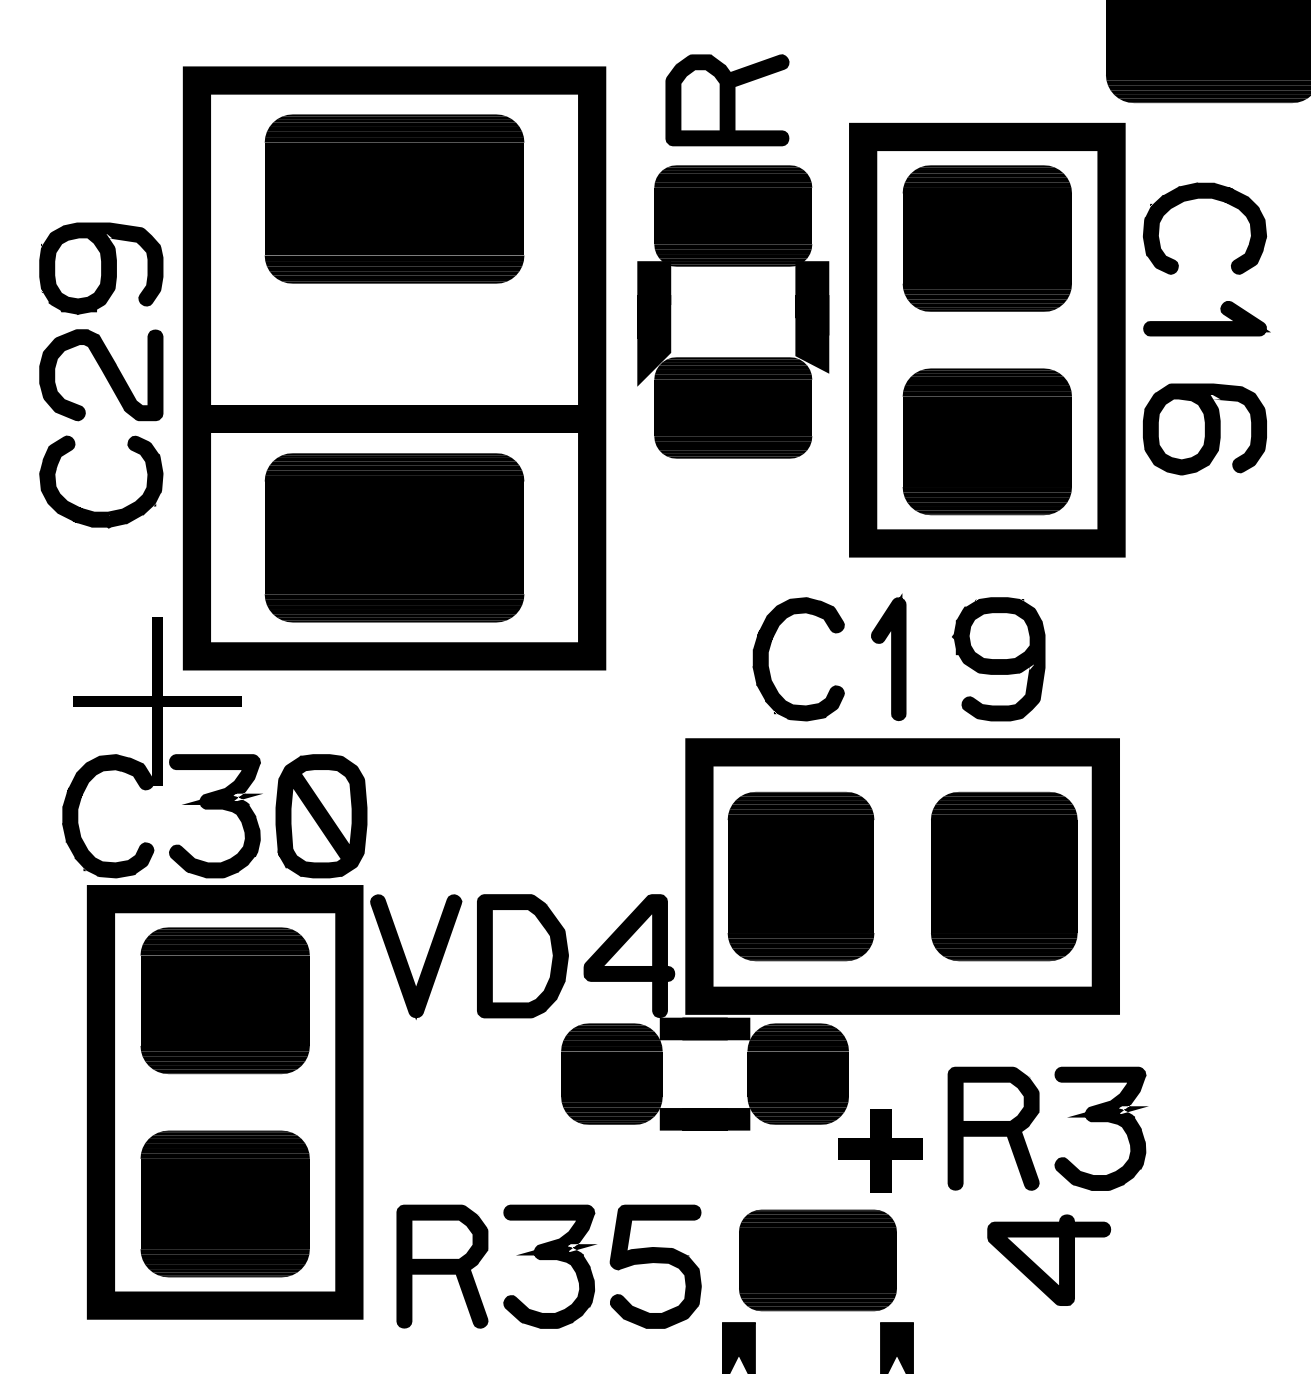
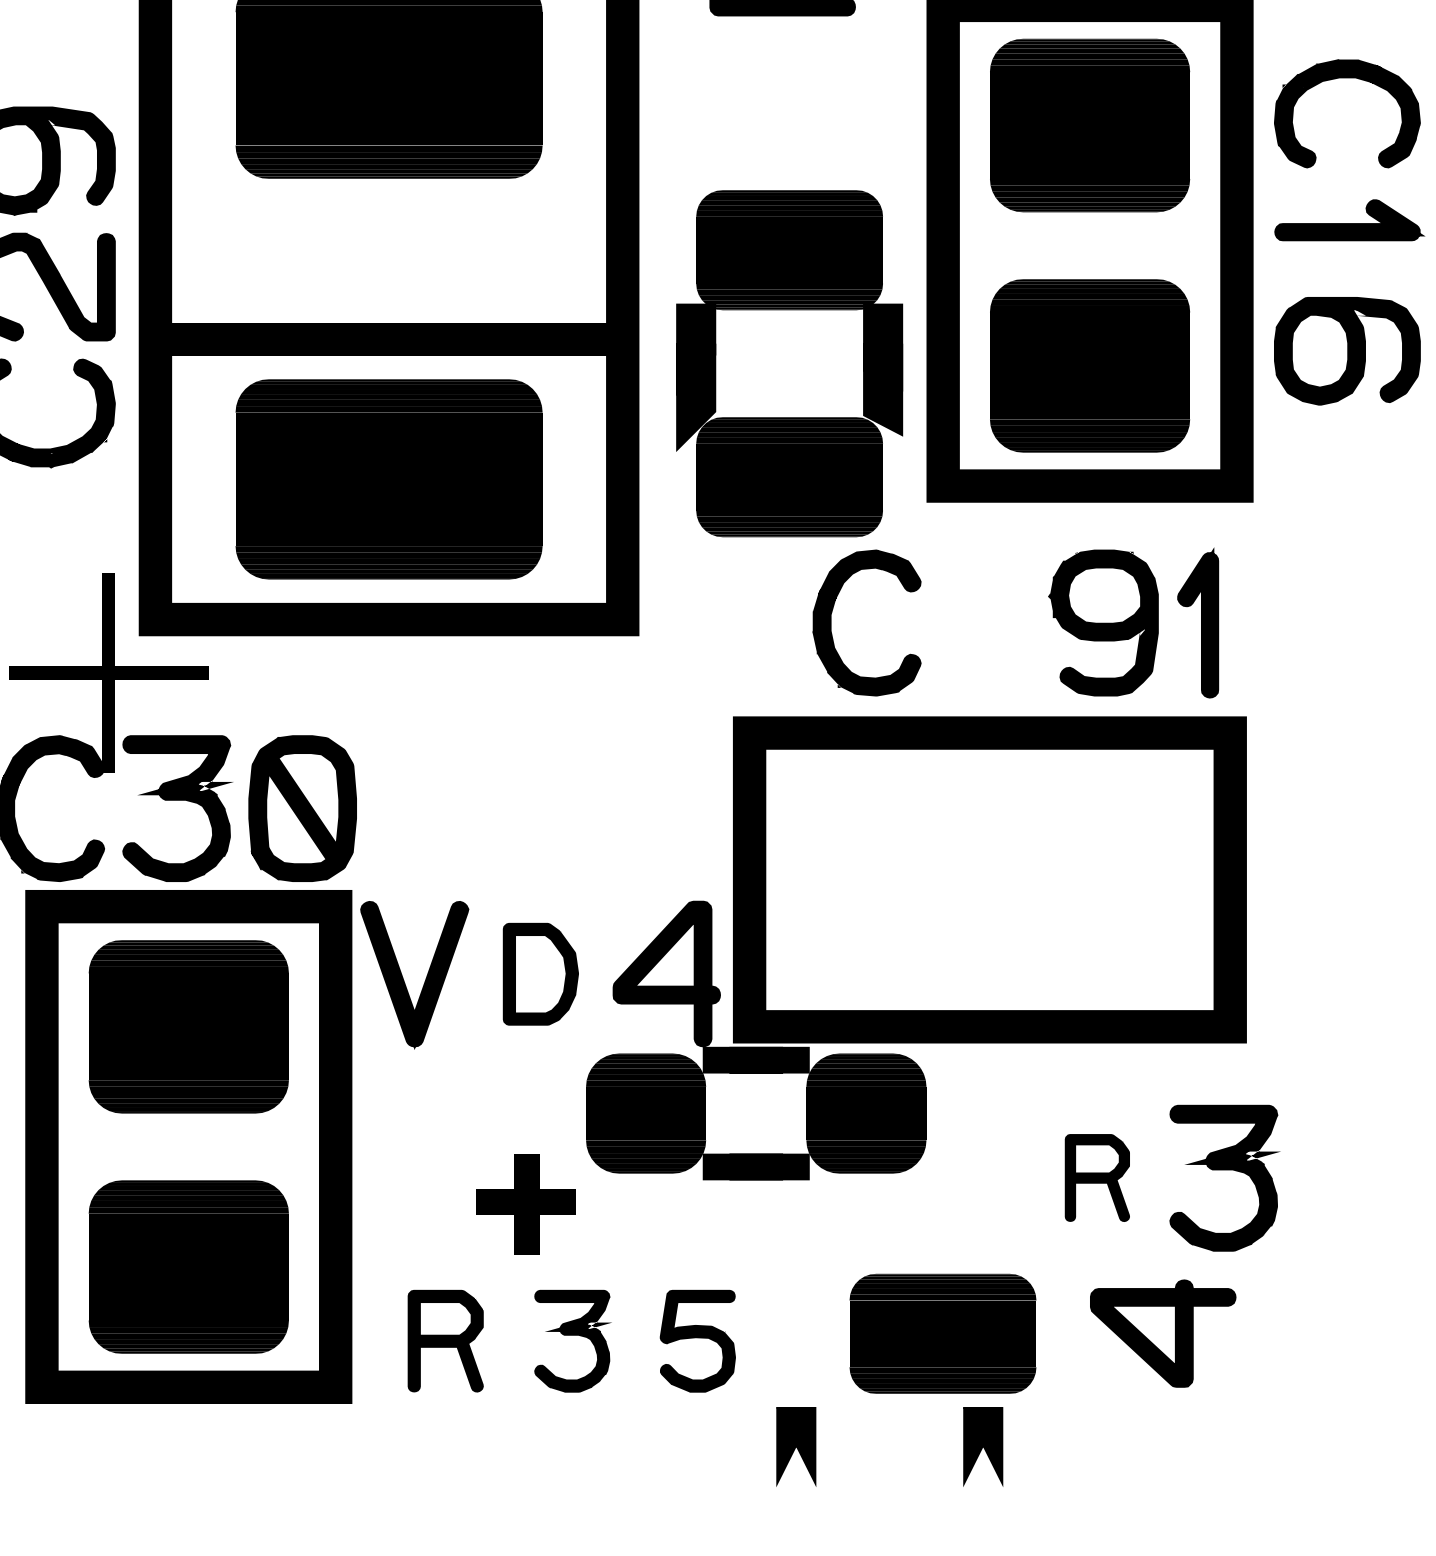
part: (733, 311) -> (789, 363), moved
part: (888, 656) -> (1197, 622), moved
part: (800, 876) -> (869, 879), removed
part: (1004, 876) -> (1110, 879), removed
part: (522, 956) -> (540, 974), size x0.7
part: (993, 1128) -> (1097, 1177), size x0.6
part: (880, 1150) -> (526, 1203), moved
part: (817, 1260) -> (942, 1333), moved
part: (442, 1266) -> (445, 1341), size x0.7
part: (549, 1266) -> (572, 1341), size x0.7
part: (655, 1266) -> (697, 1341), size x0.7

